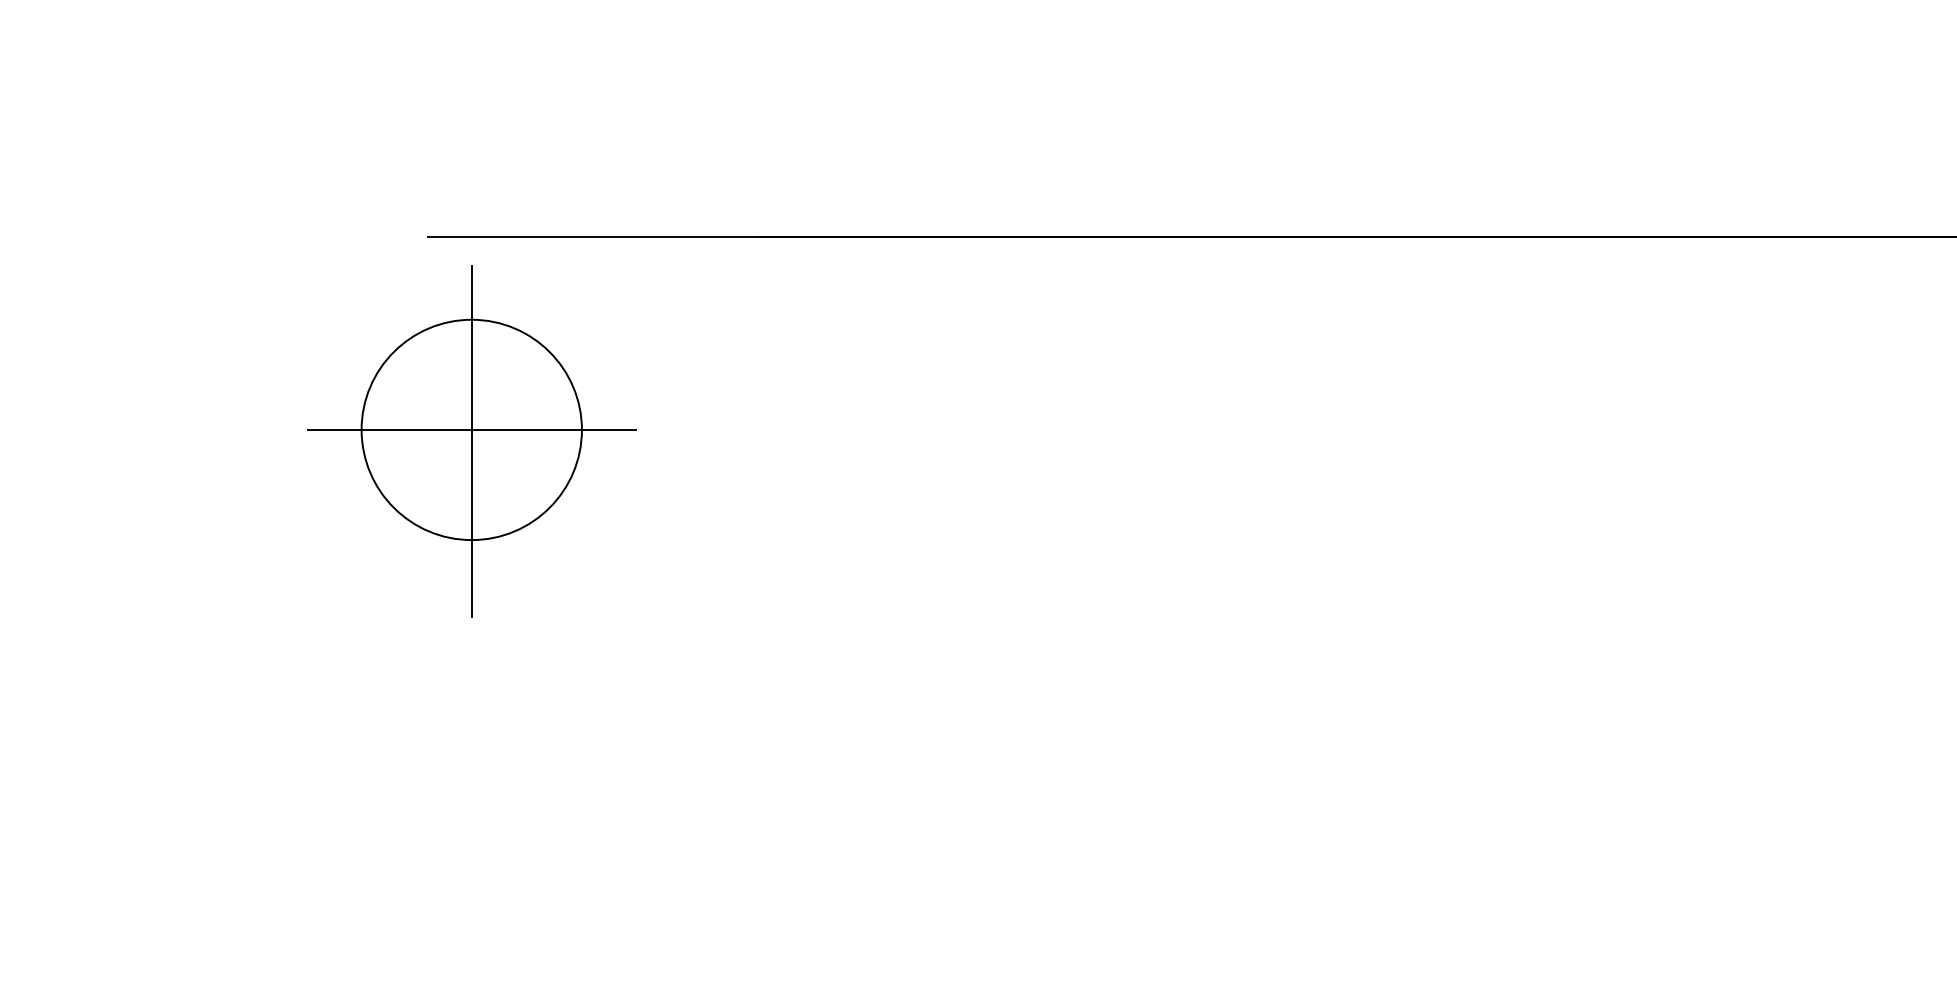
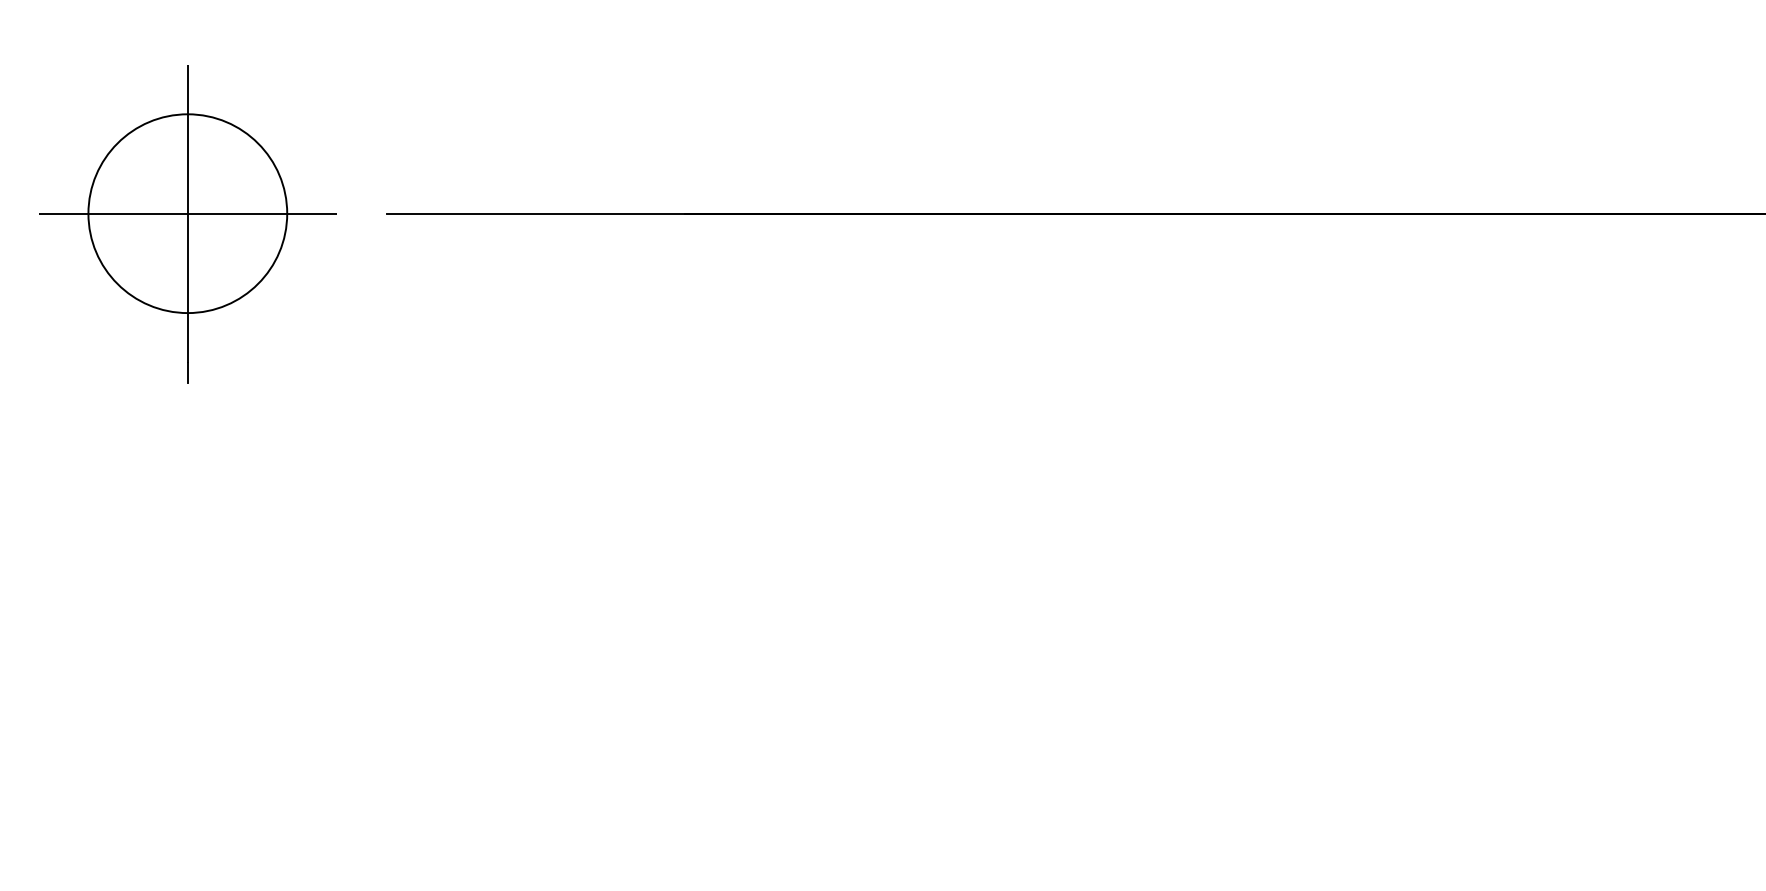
part: (471, 441) -> (187, 224), moved

